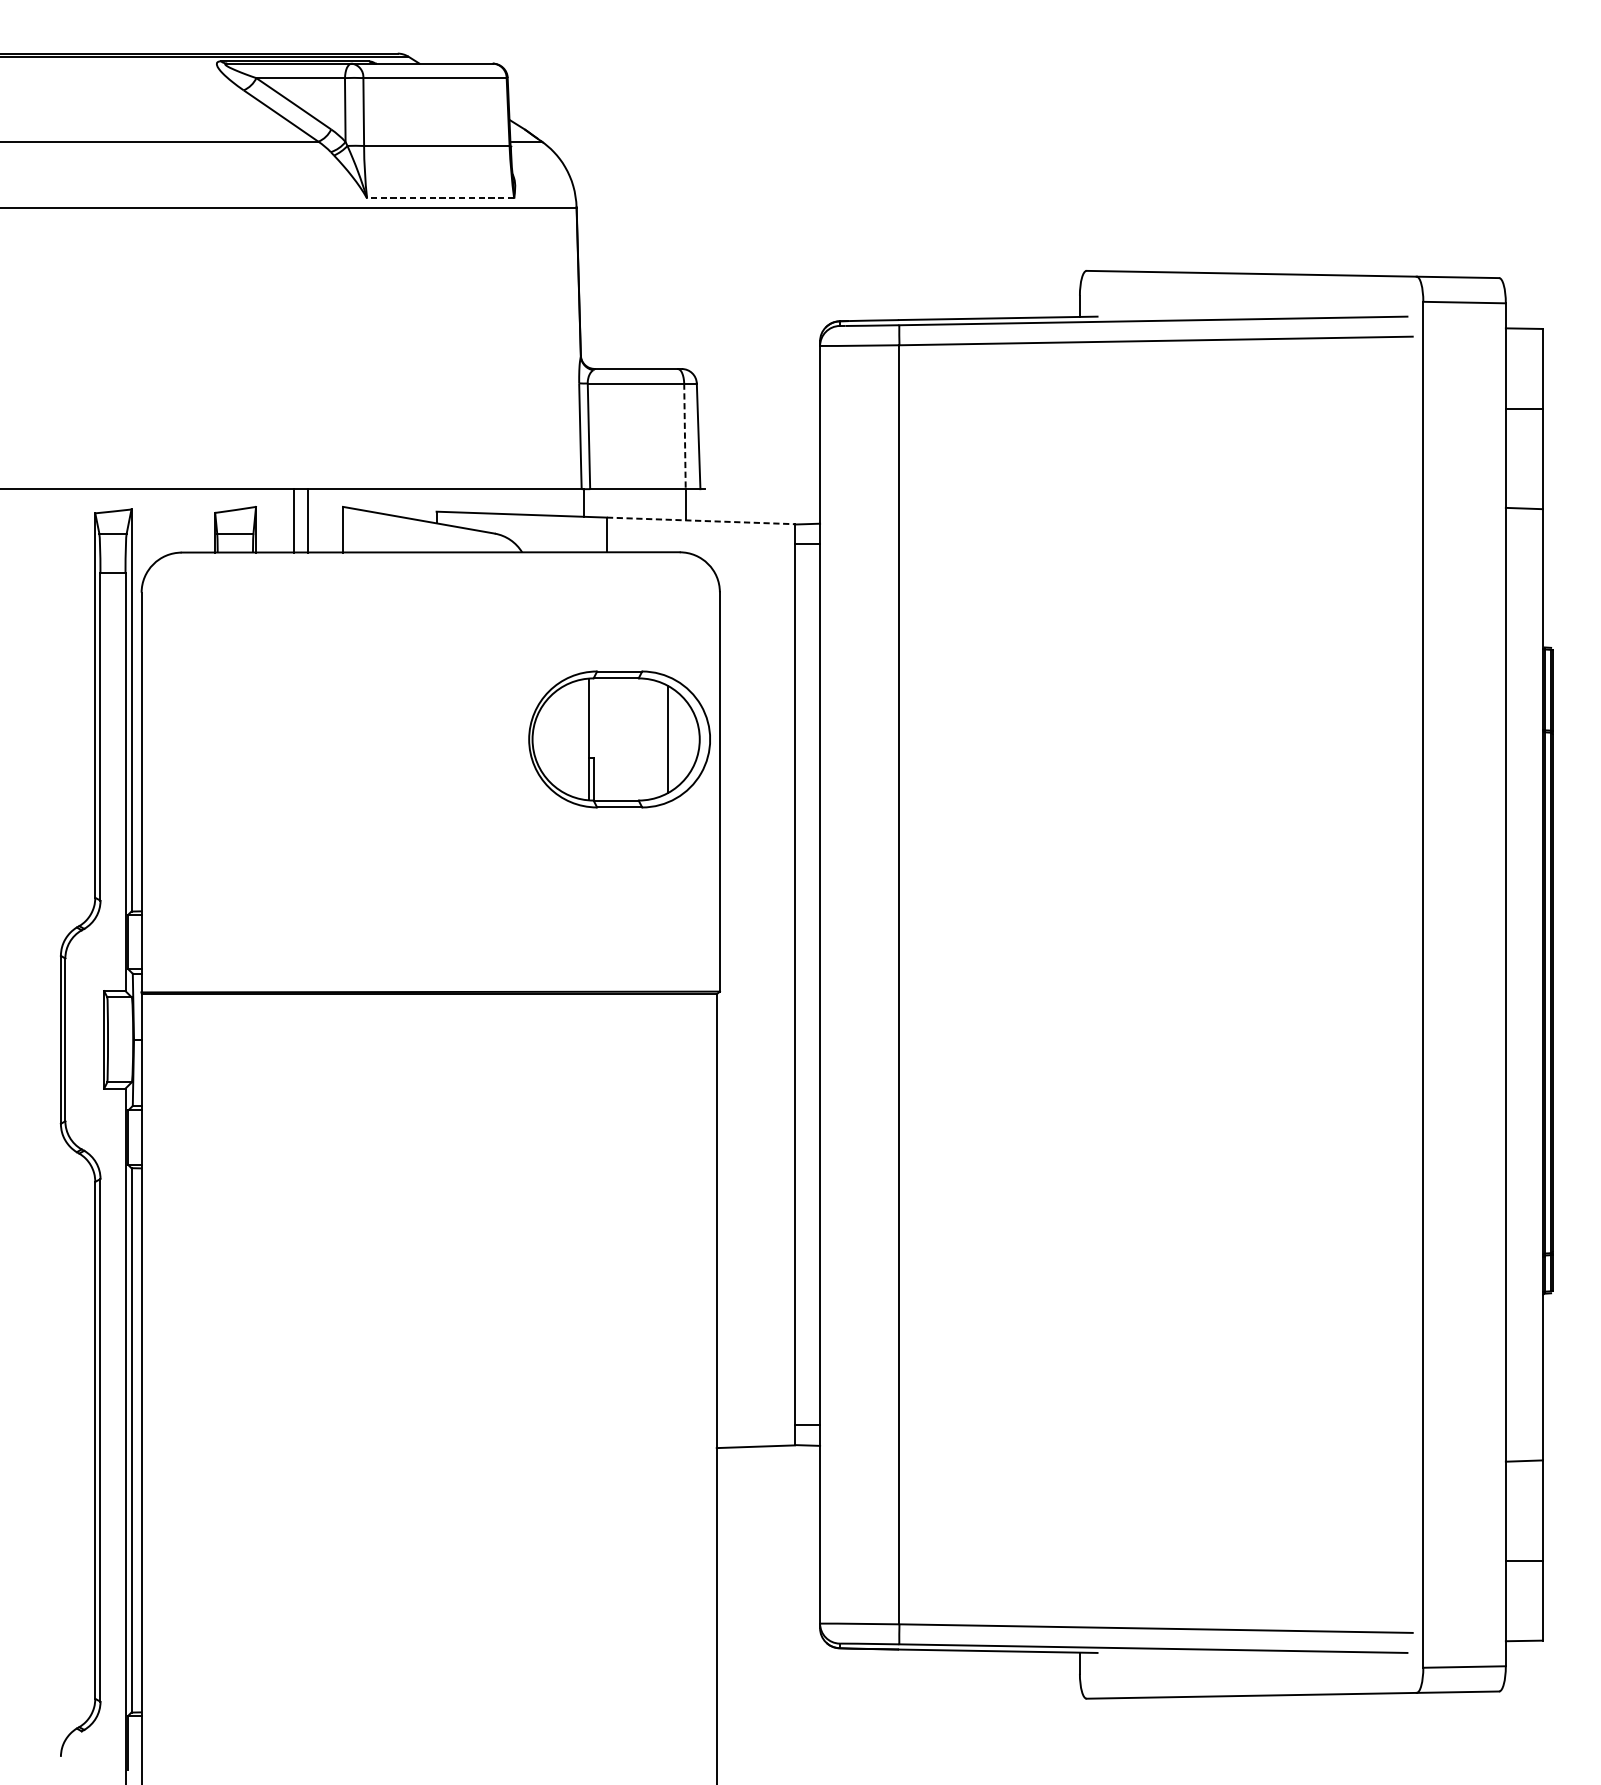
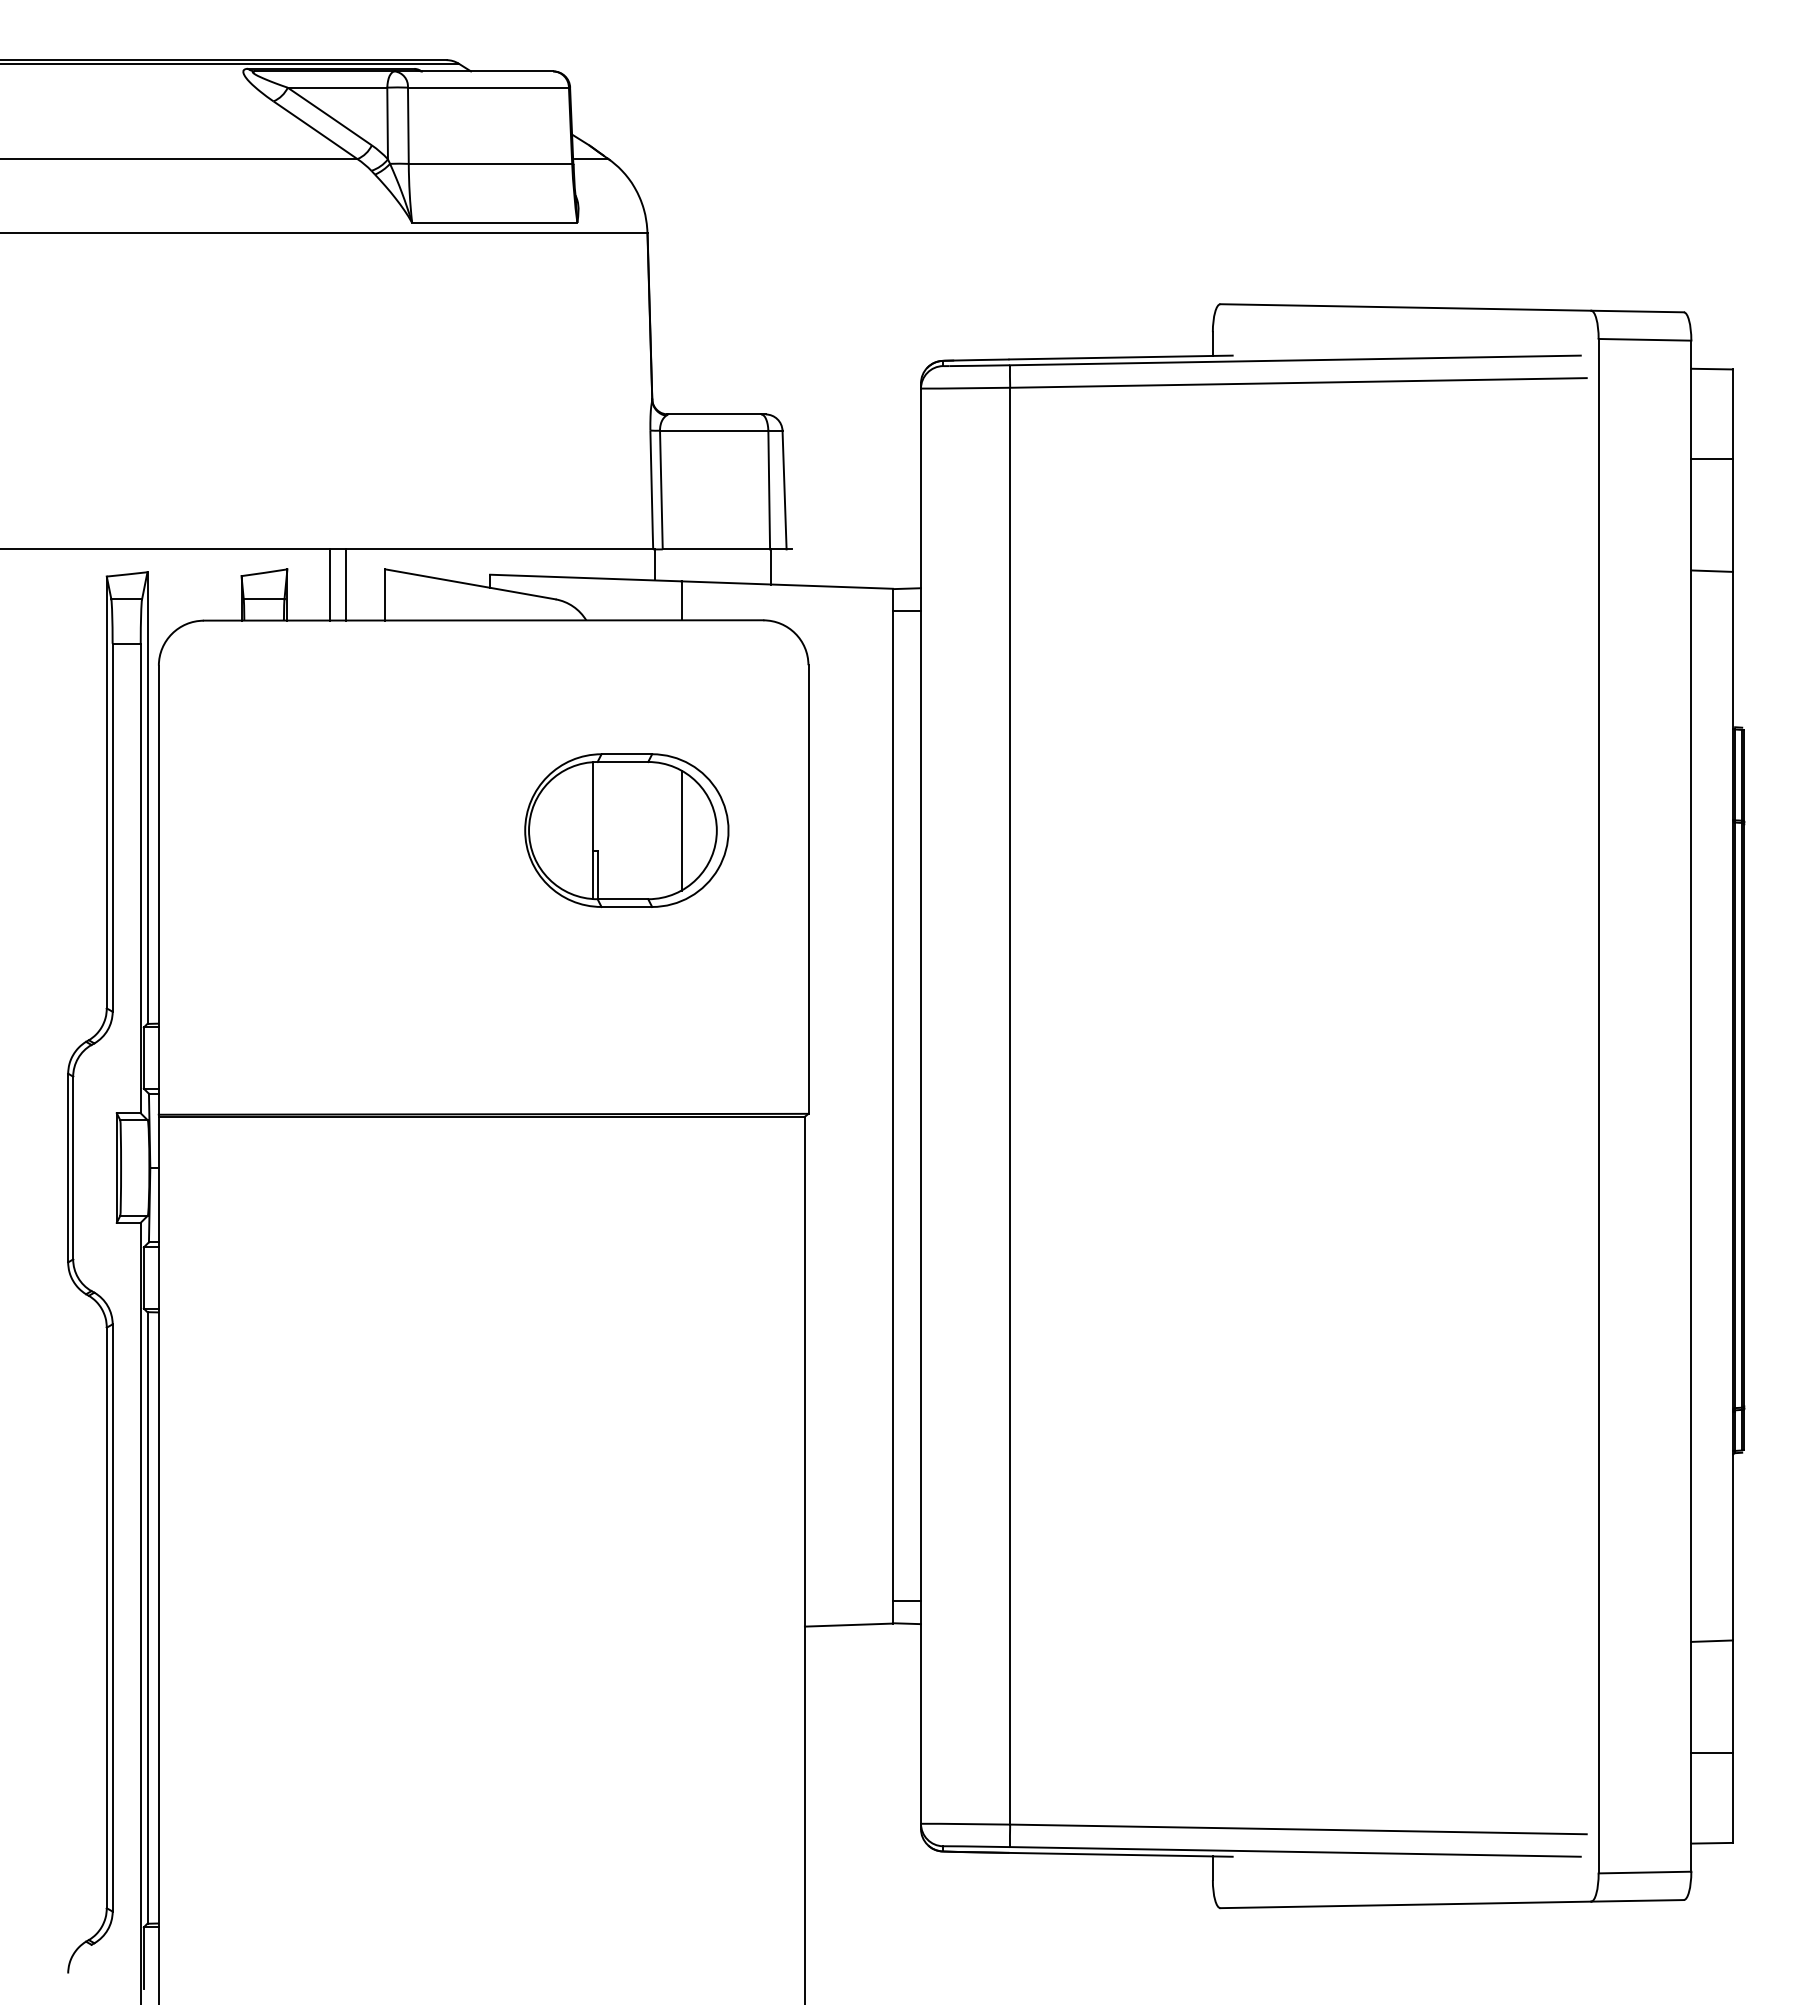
line: (440, 198) -> (494, 222), dashed -> solid
line: (685, 436) -> (769, 490), dashed -> solid
line: (701, 521) -> (787, 585), dashed -> solid
part: (619, 739) -> (626, 830), moved

